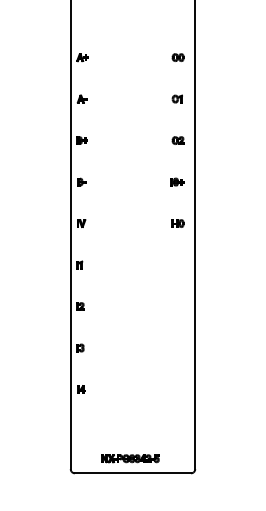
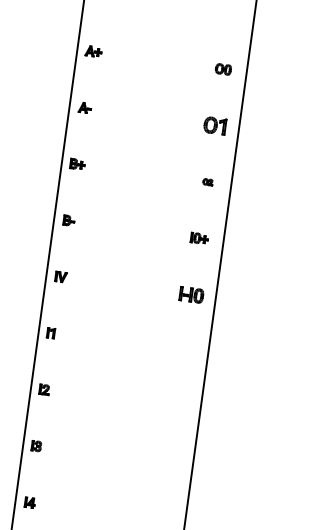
part: (176, 98) -> (213, 124), size x1.6
part: (177, 140) -> (207, 182), size x0.6
part: (177, 223) -> (191, 294), size x1.4

